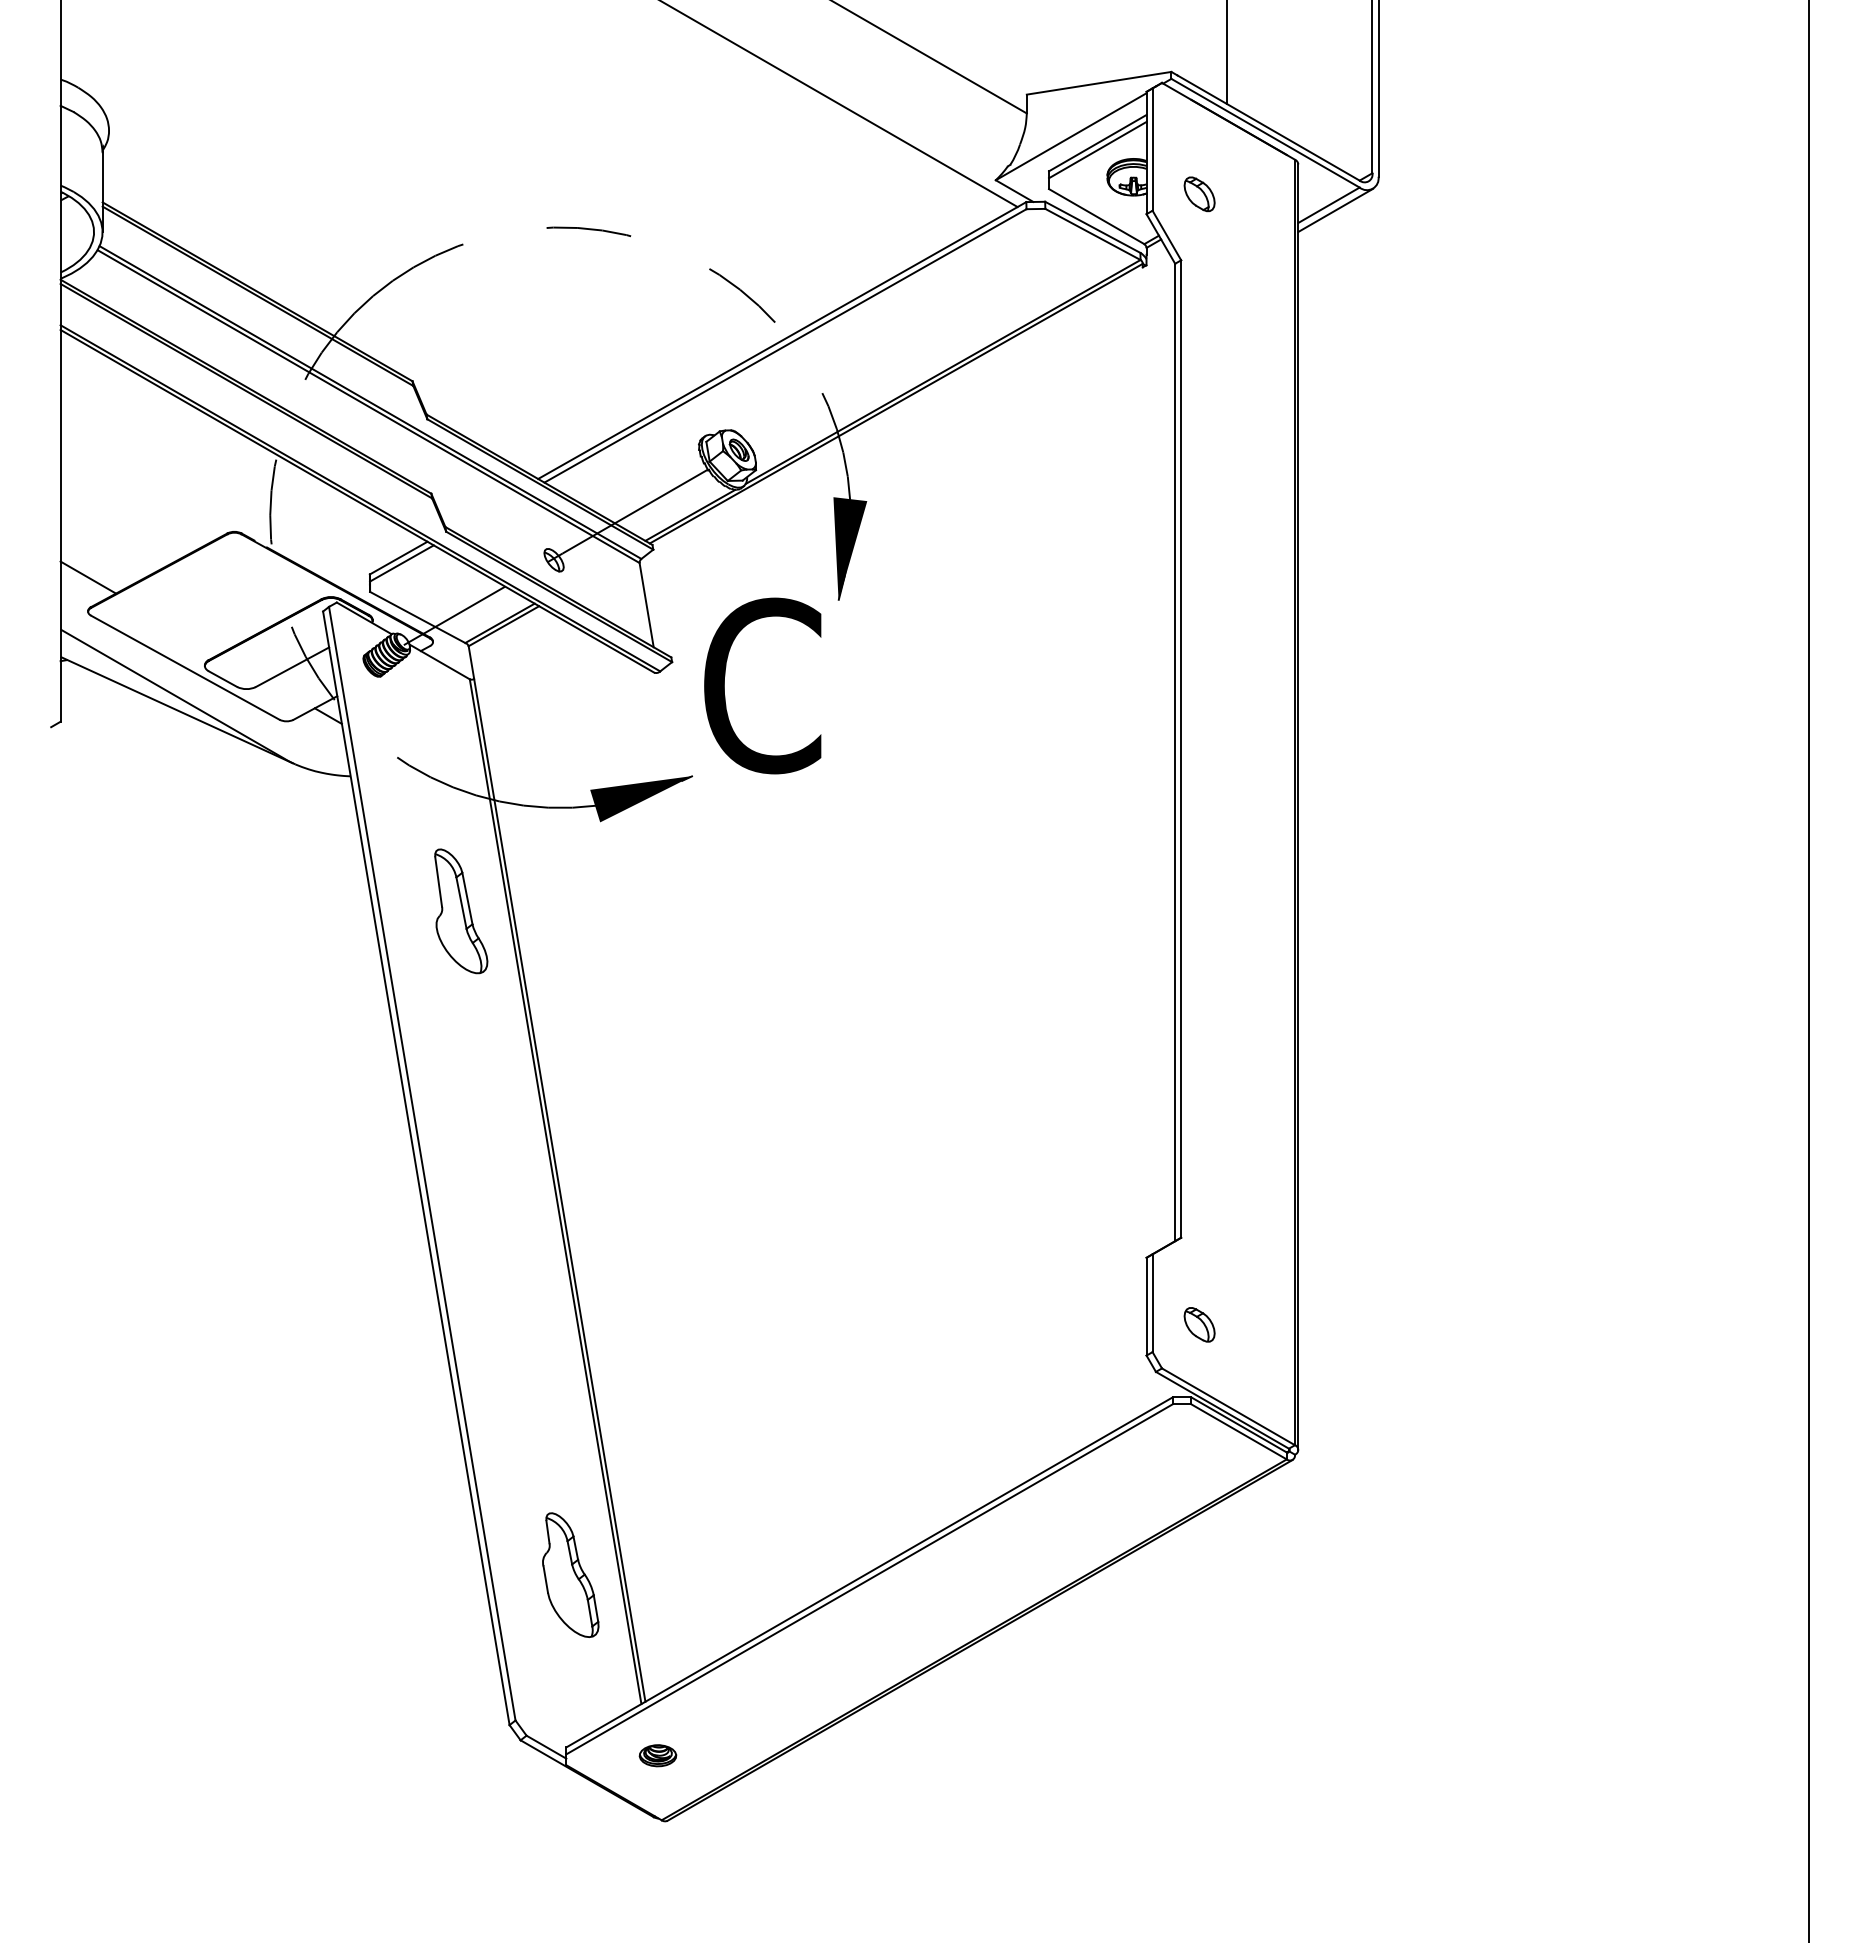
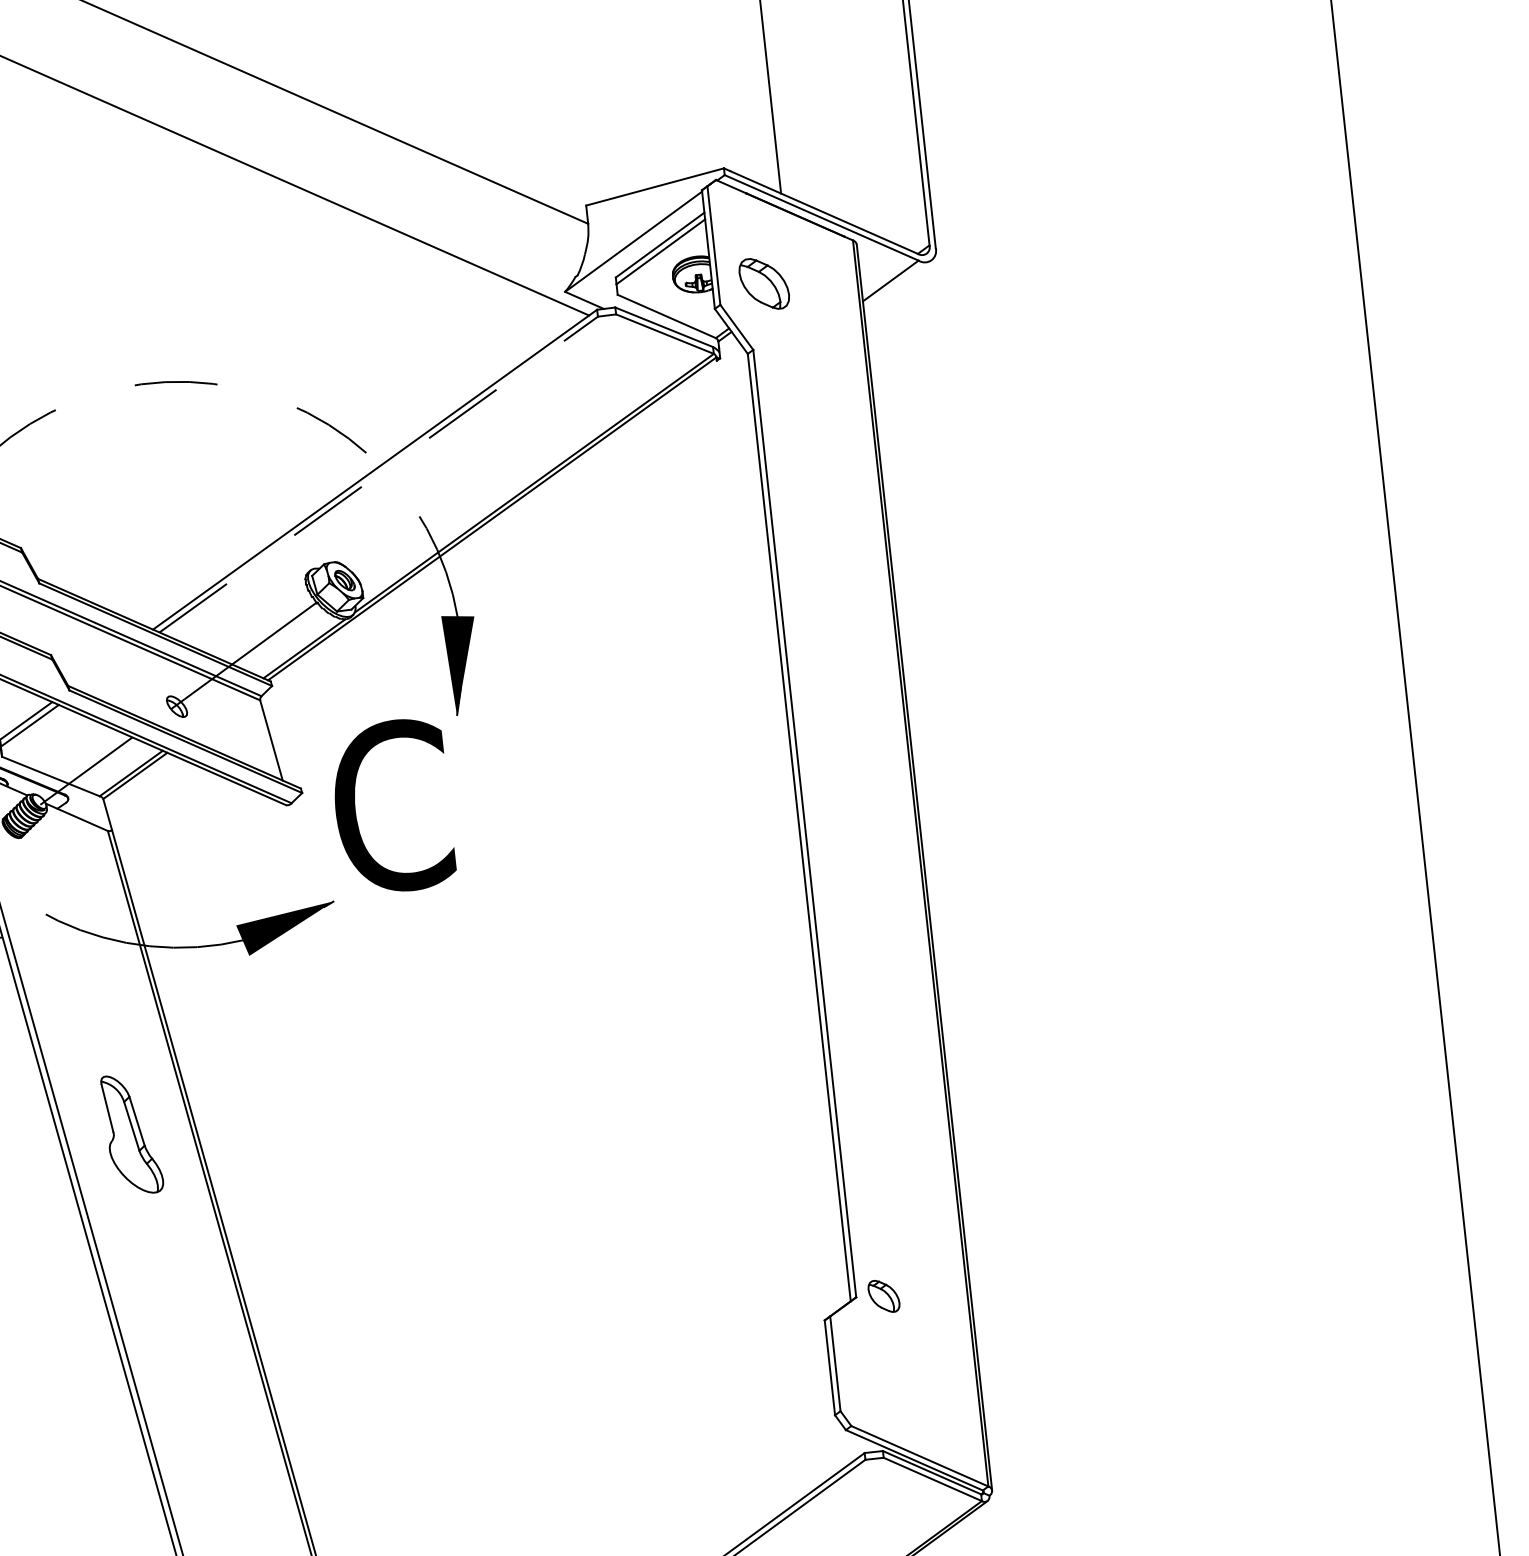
part: (1199, 194) -> (764, 284), size x1.6
line: (1335, 209) -> (897, 284), removed
line: (785, 345) -> (378, 474), solid -> dashed
part: (461, 911) -> (132, 1134), moved
part: (1199, 1324) -> (883, 1296), moved

